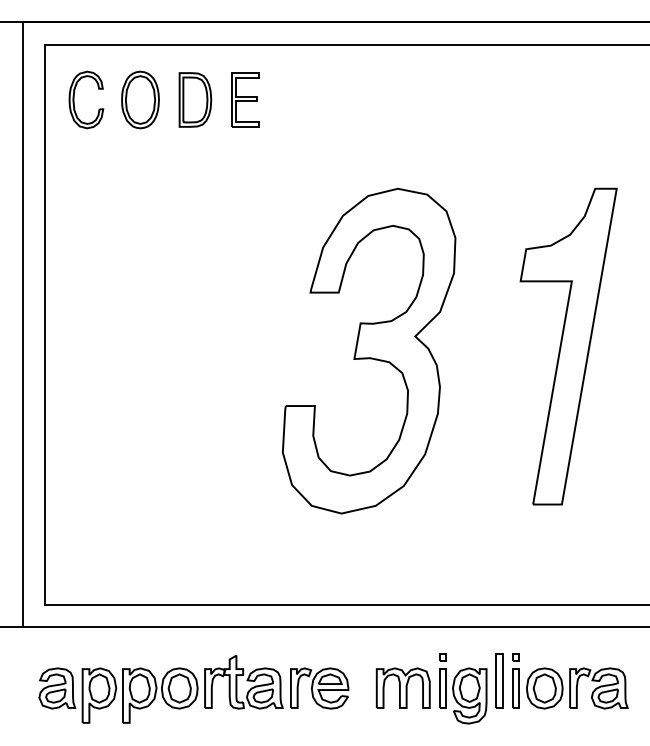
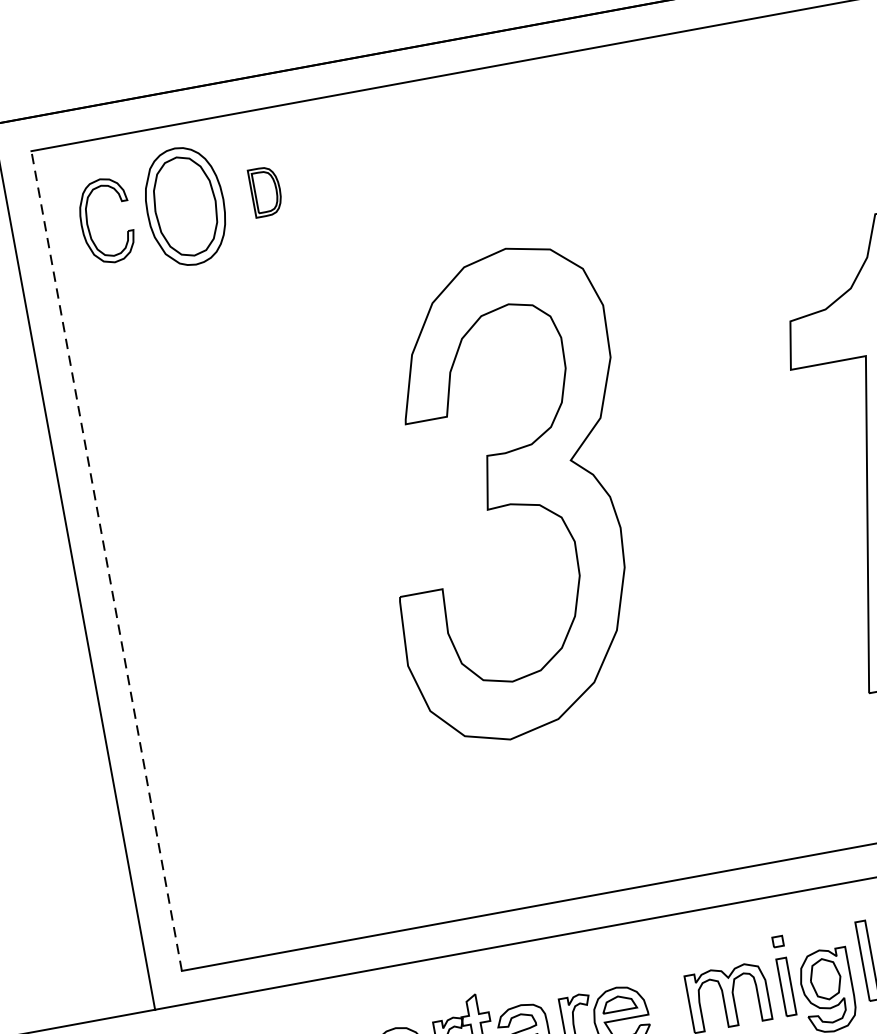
part: (140, 99) -> (185, 205), size x1.4
part: (195, 99) -> (265, 190), size x0.6
part: (245, 99) -> (339, 177), removed
line: (45, 324) -> (106, 560), solid -> dashed
part: (369, 350) -> (507, 493), moved

